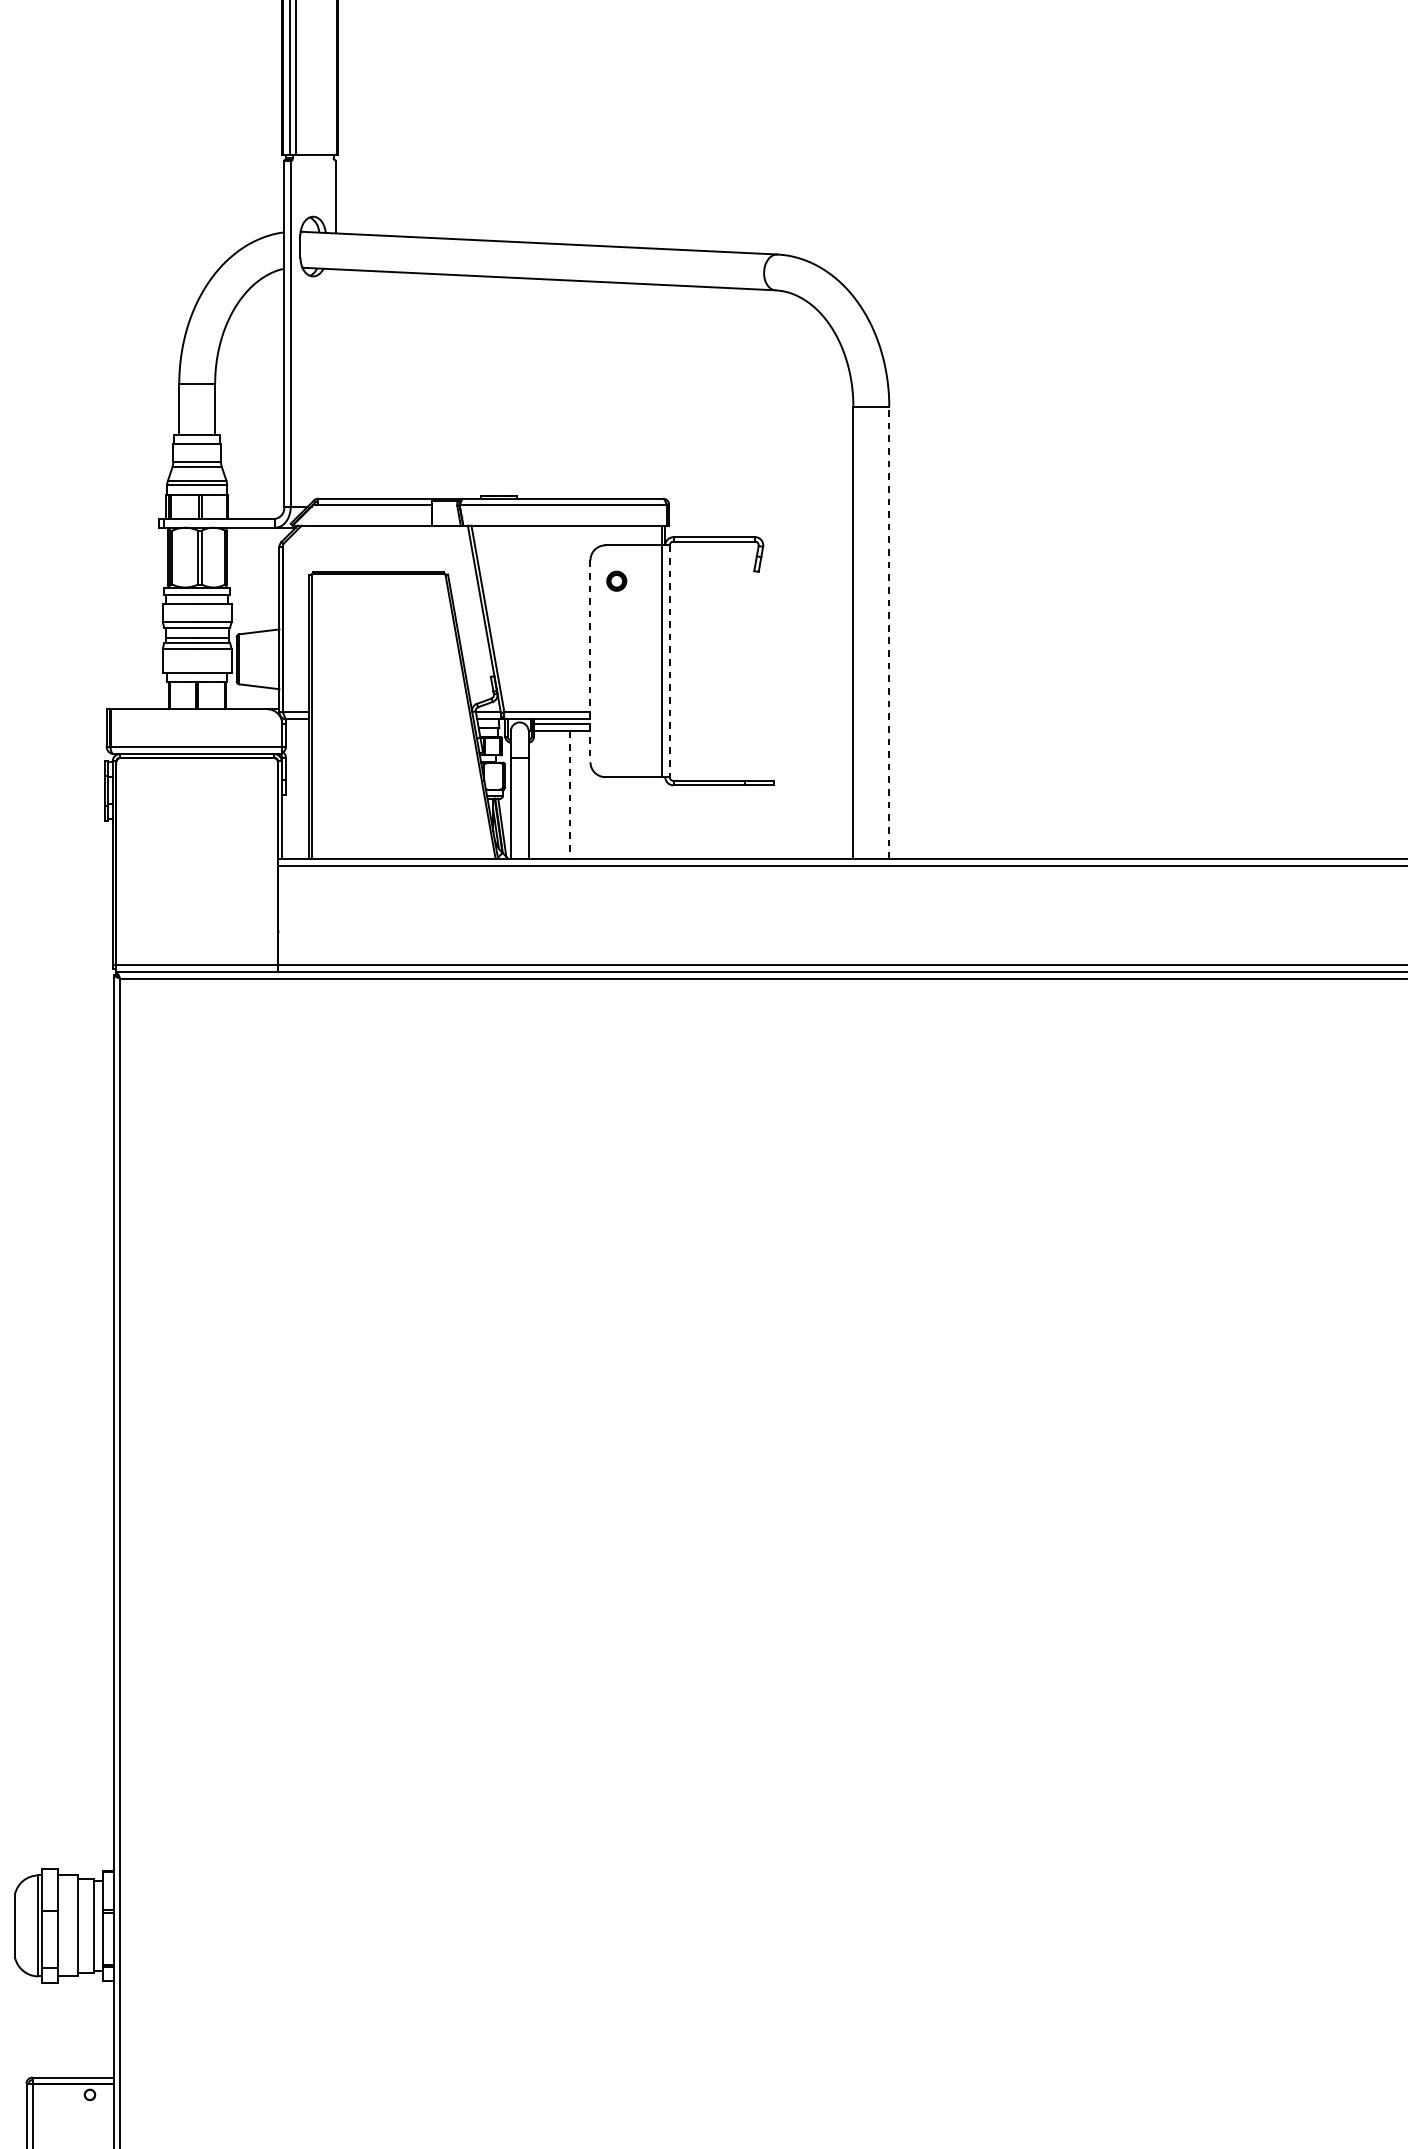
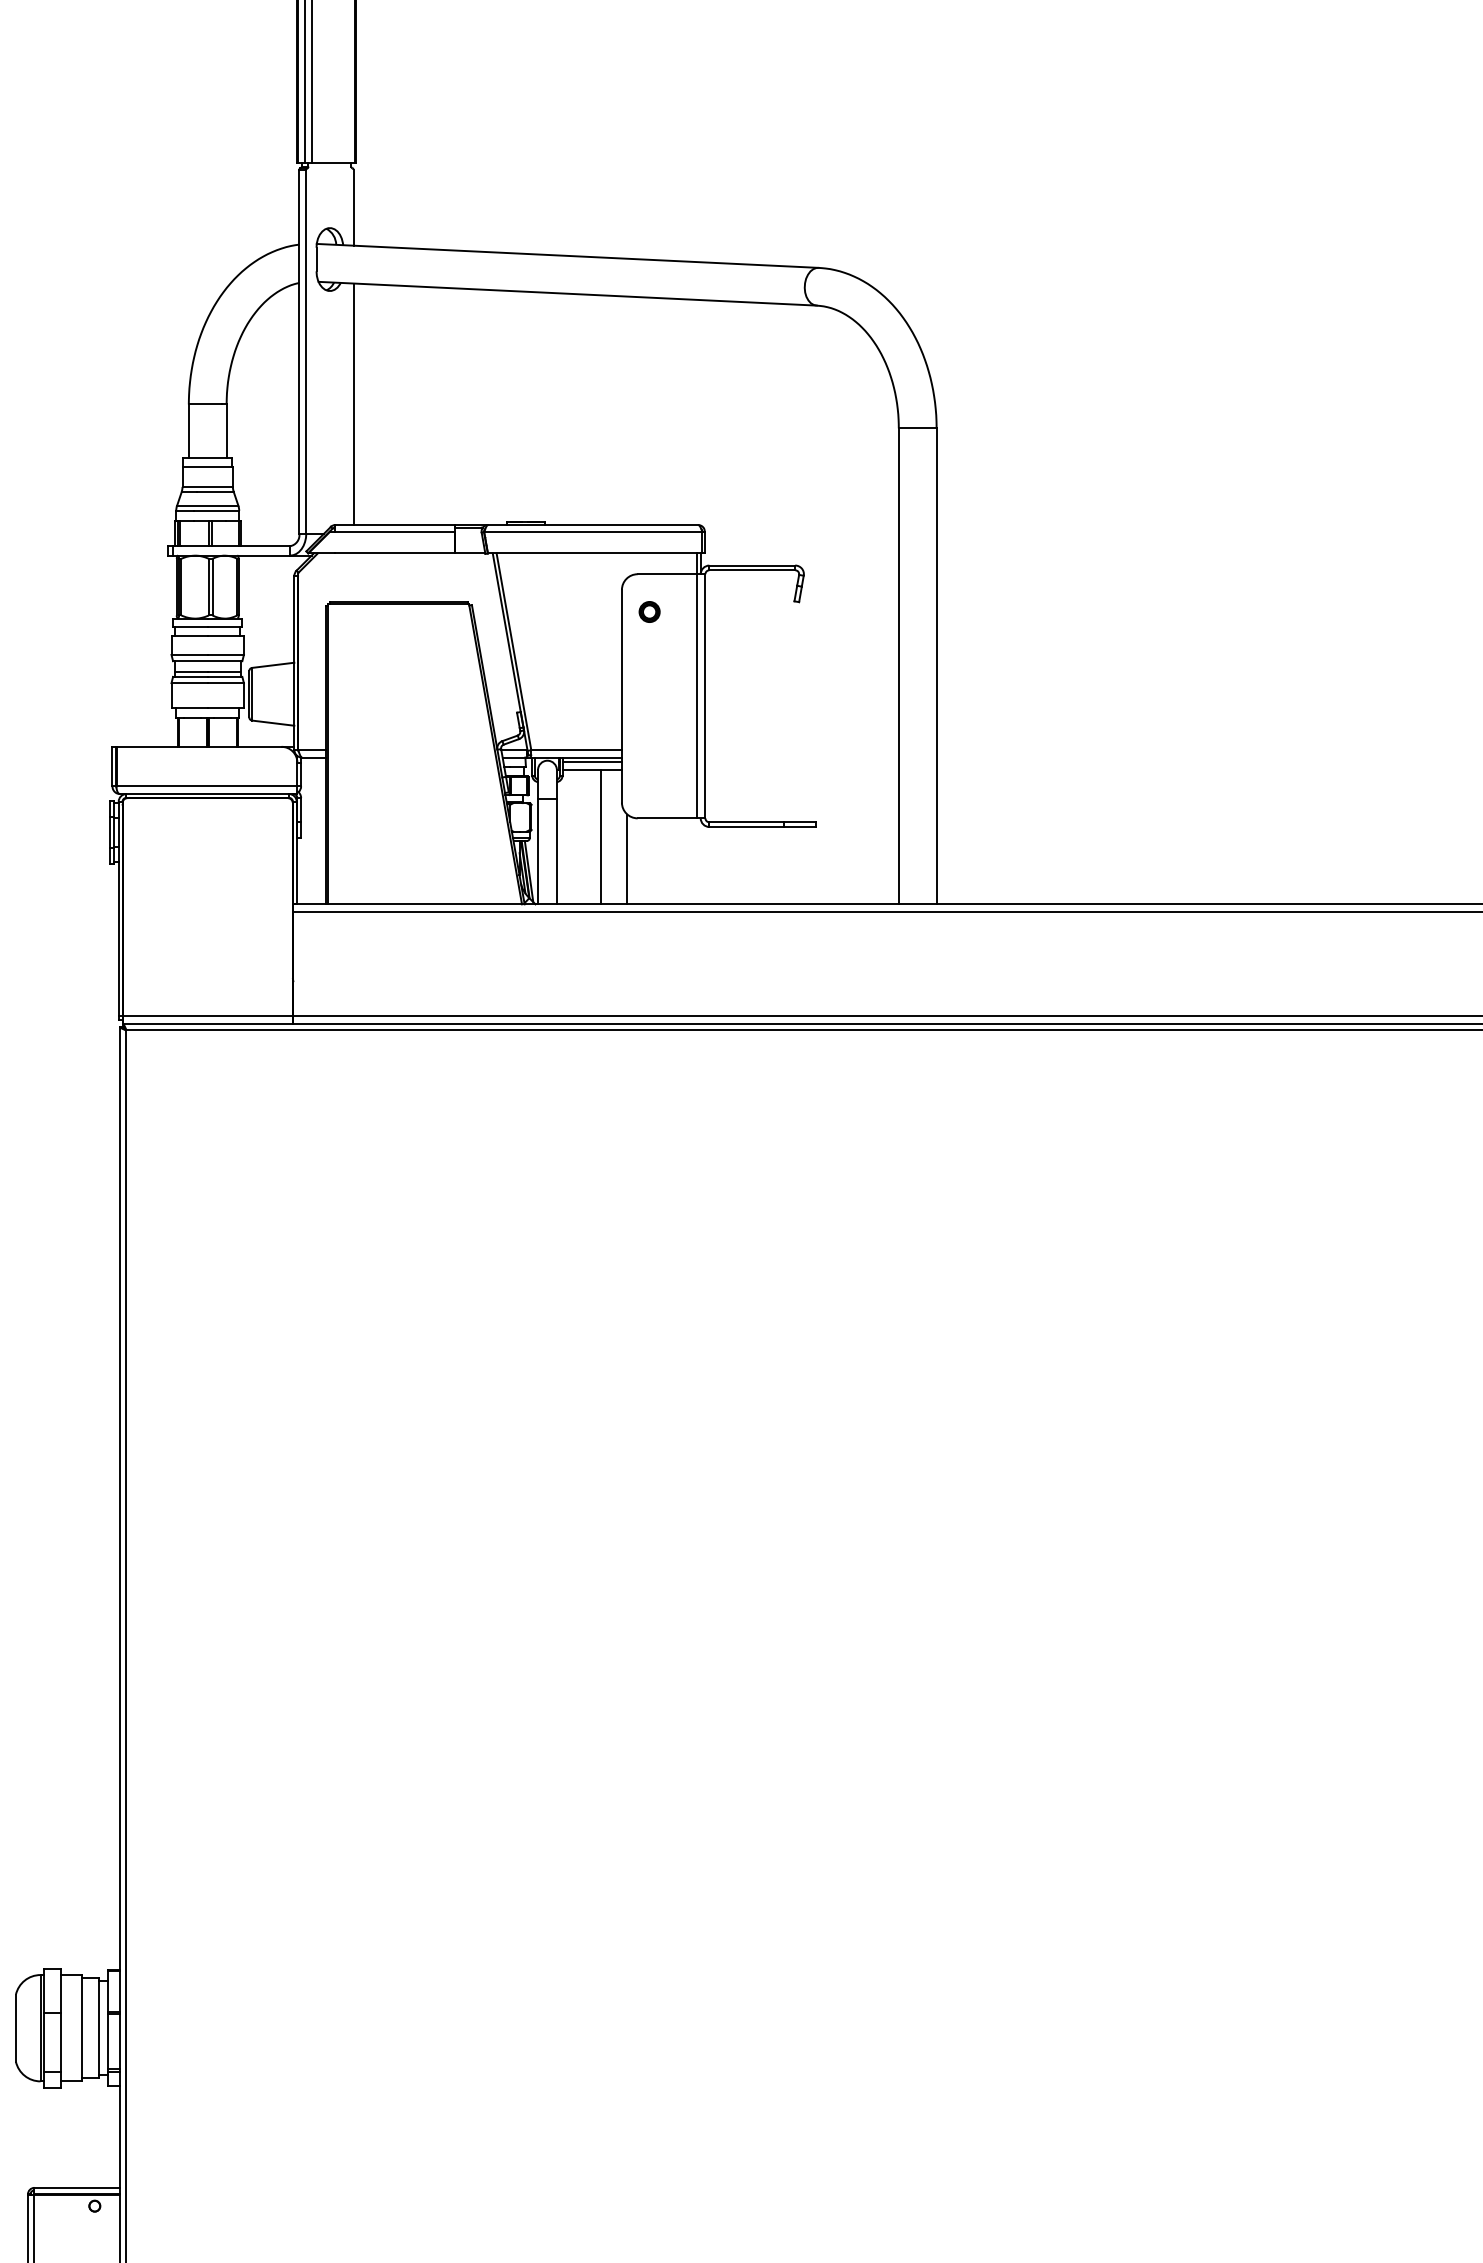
line: (335, 384) -> (353, 404), added
line: (889, 632) -> (936, 666), dashed -> solid
line: (590, 661) -> (621, 696), dashed -> solid
line: (669, 661) -> (705, 696), dashed -> solid
line: (570, 795) -> (600, 837), dashed -> solid
line: (595, 816) -> (627, 859), added

